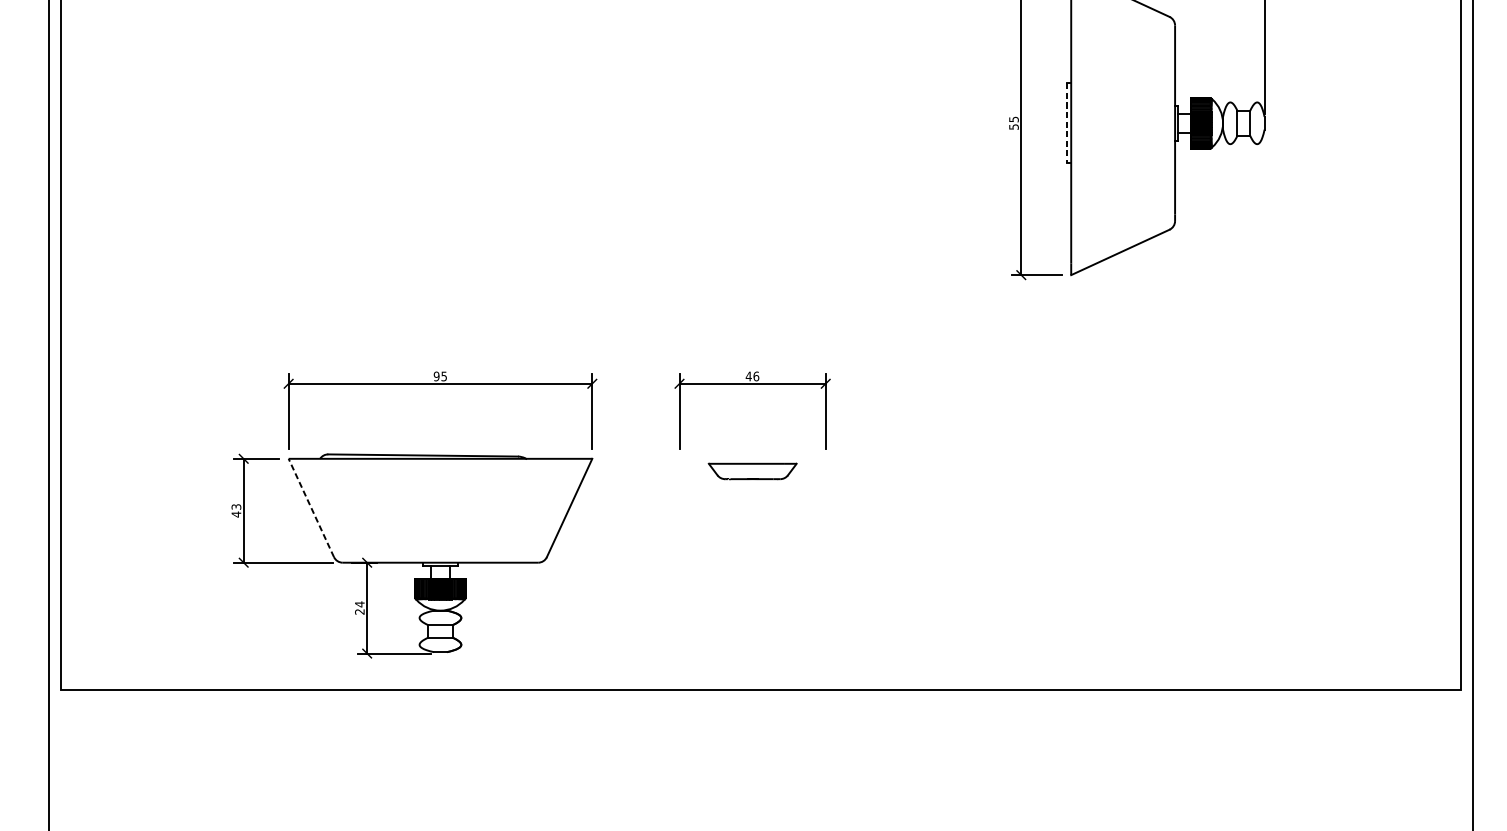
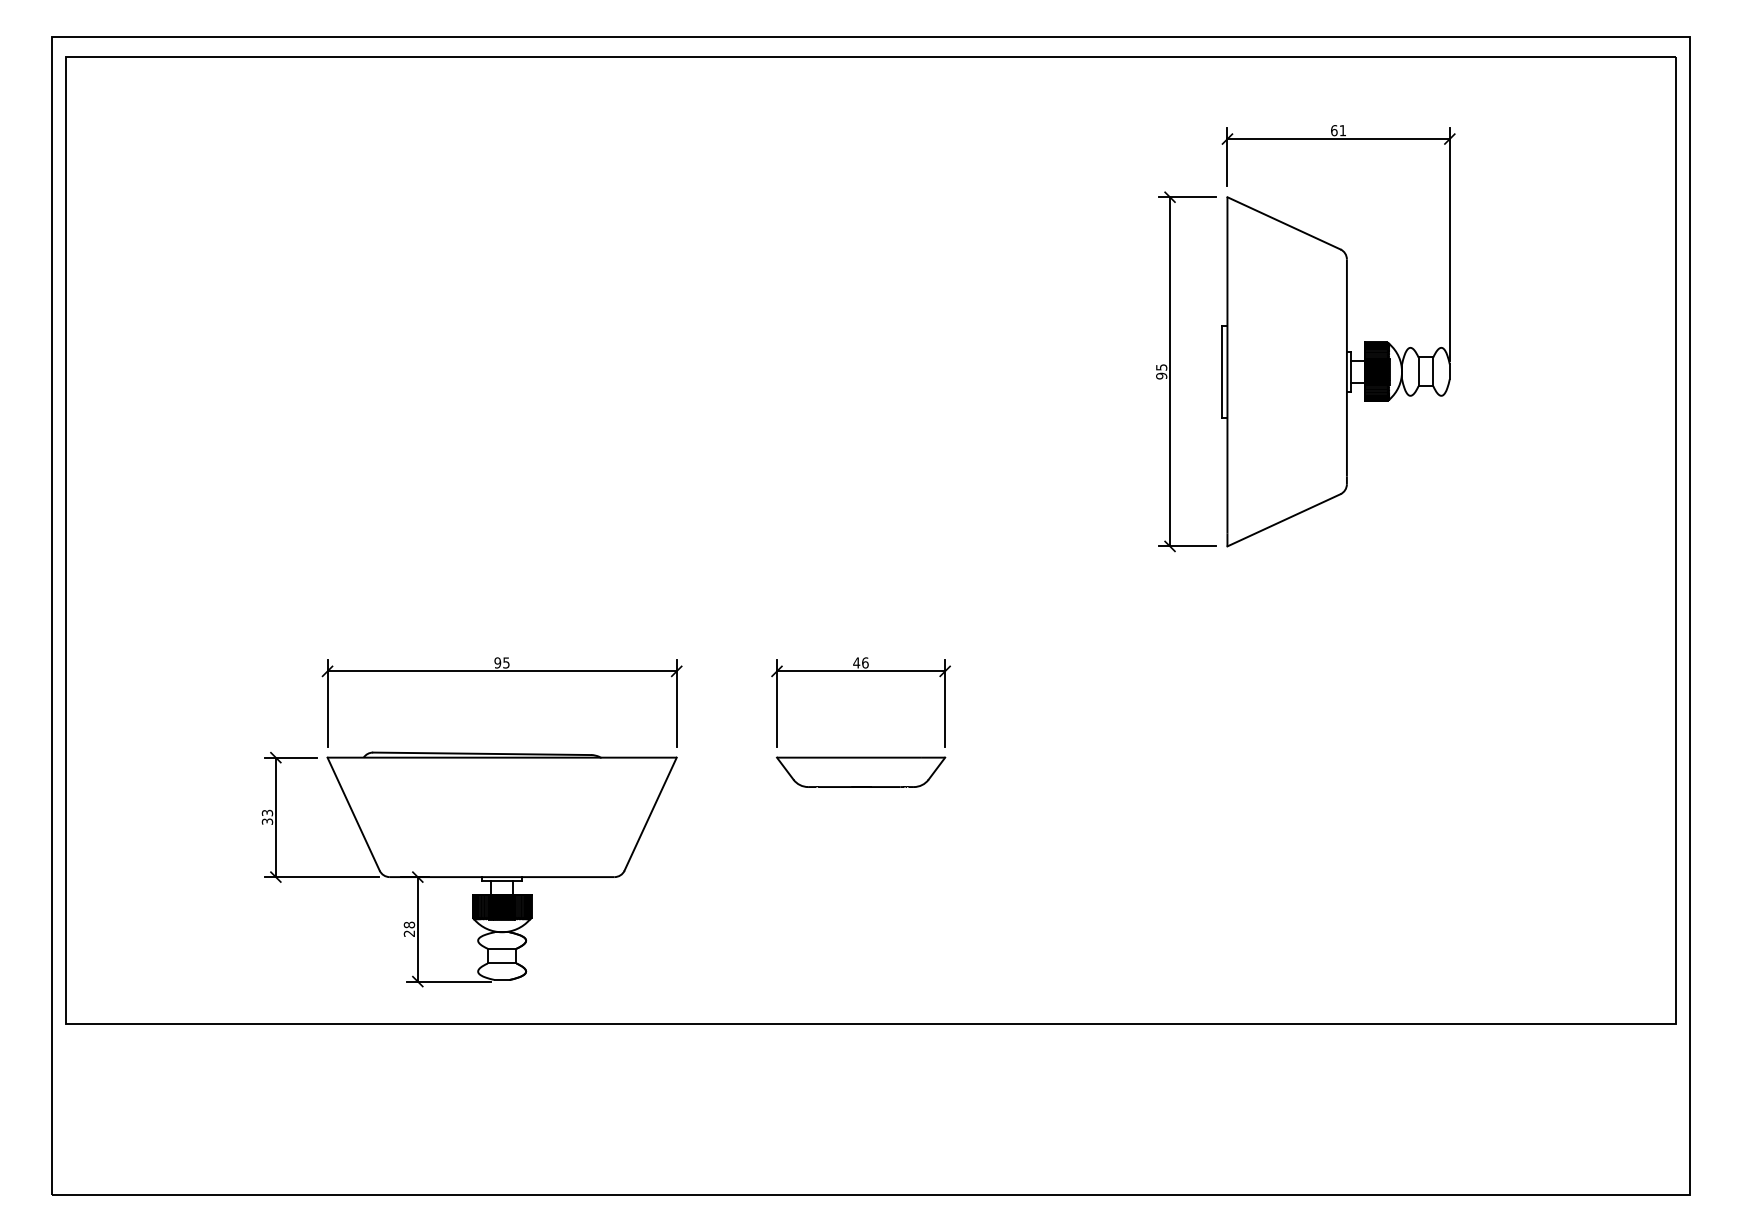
line: (1066, 123) -> (1222, 371), dashed -> solid
text: (1013, 126) -> (1161, 375), 55 -> 95
part: (752, 470) -> (861, 771), size x1.67
line: (311, 507) -> (353, 813), dashed -> solid
text: (236, 514) -> (267, 821), 43 -> 33
text: (359, 603) -> (409, 924), 24 -> 28

